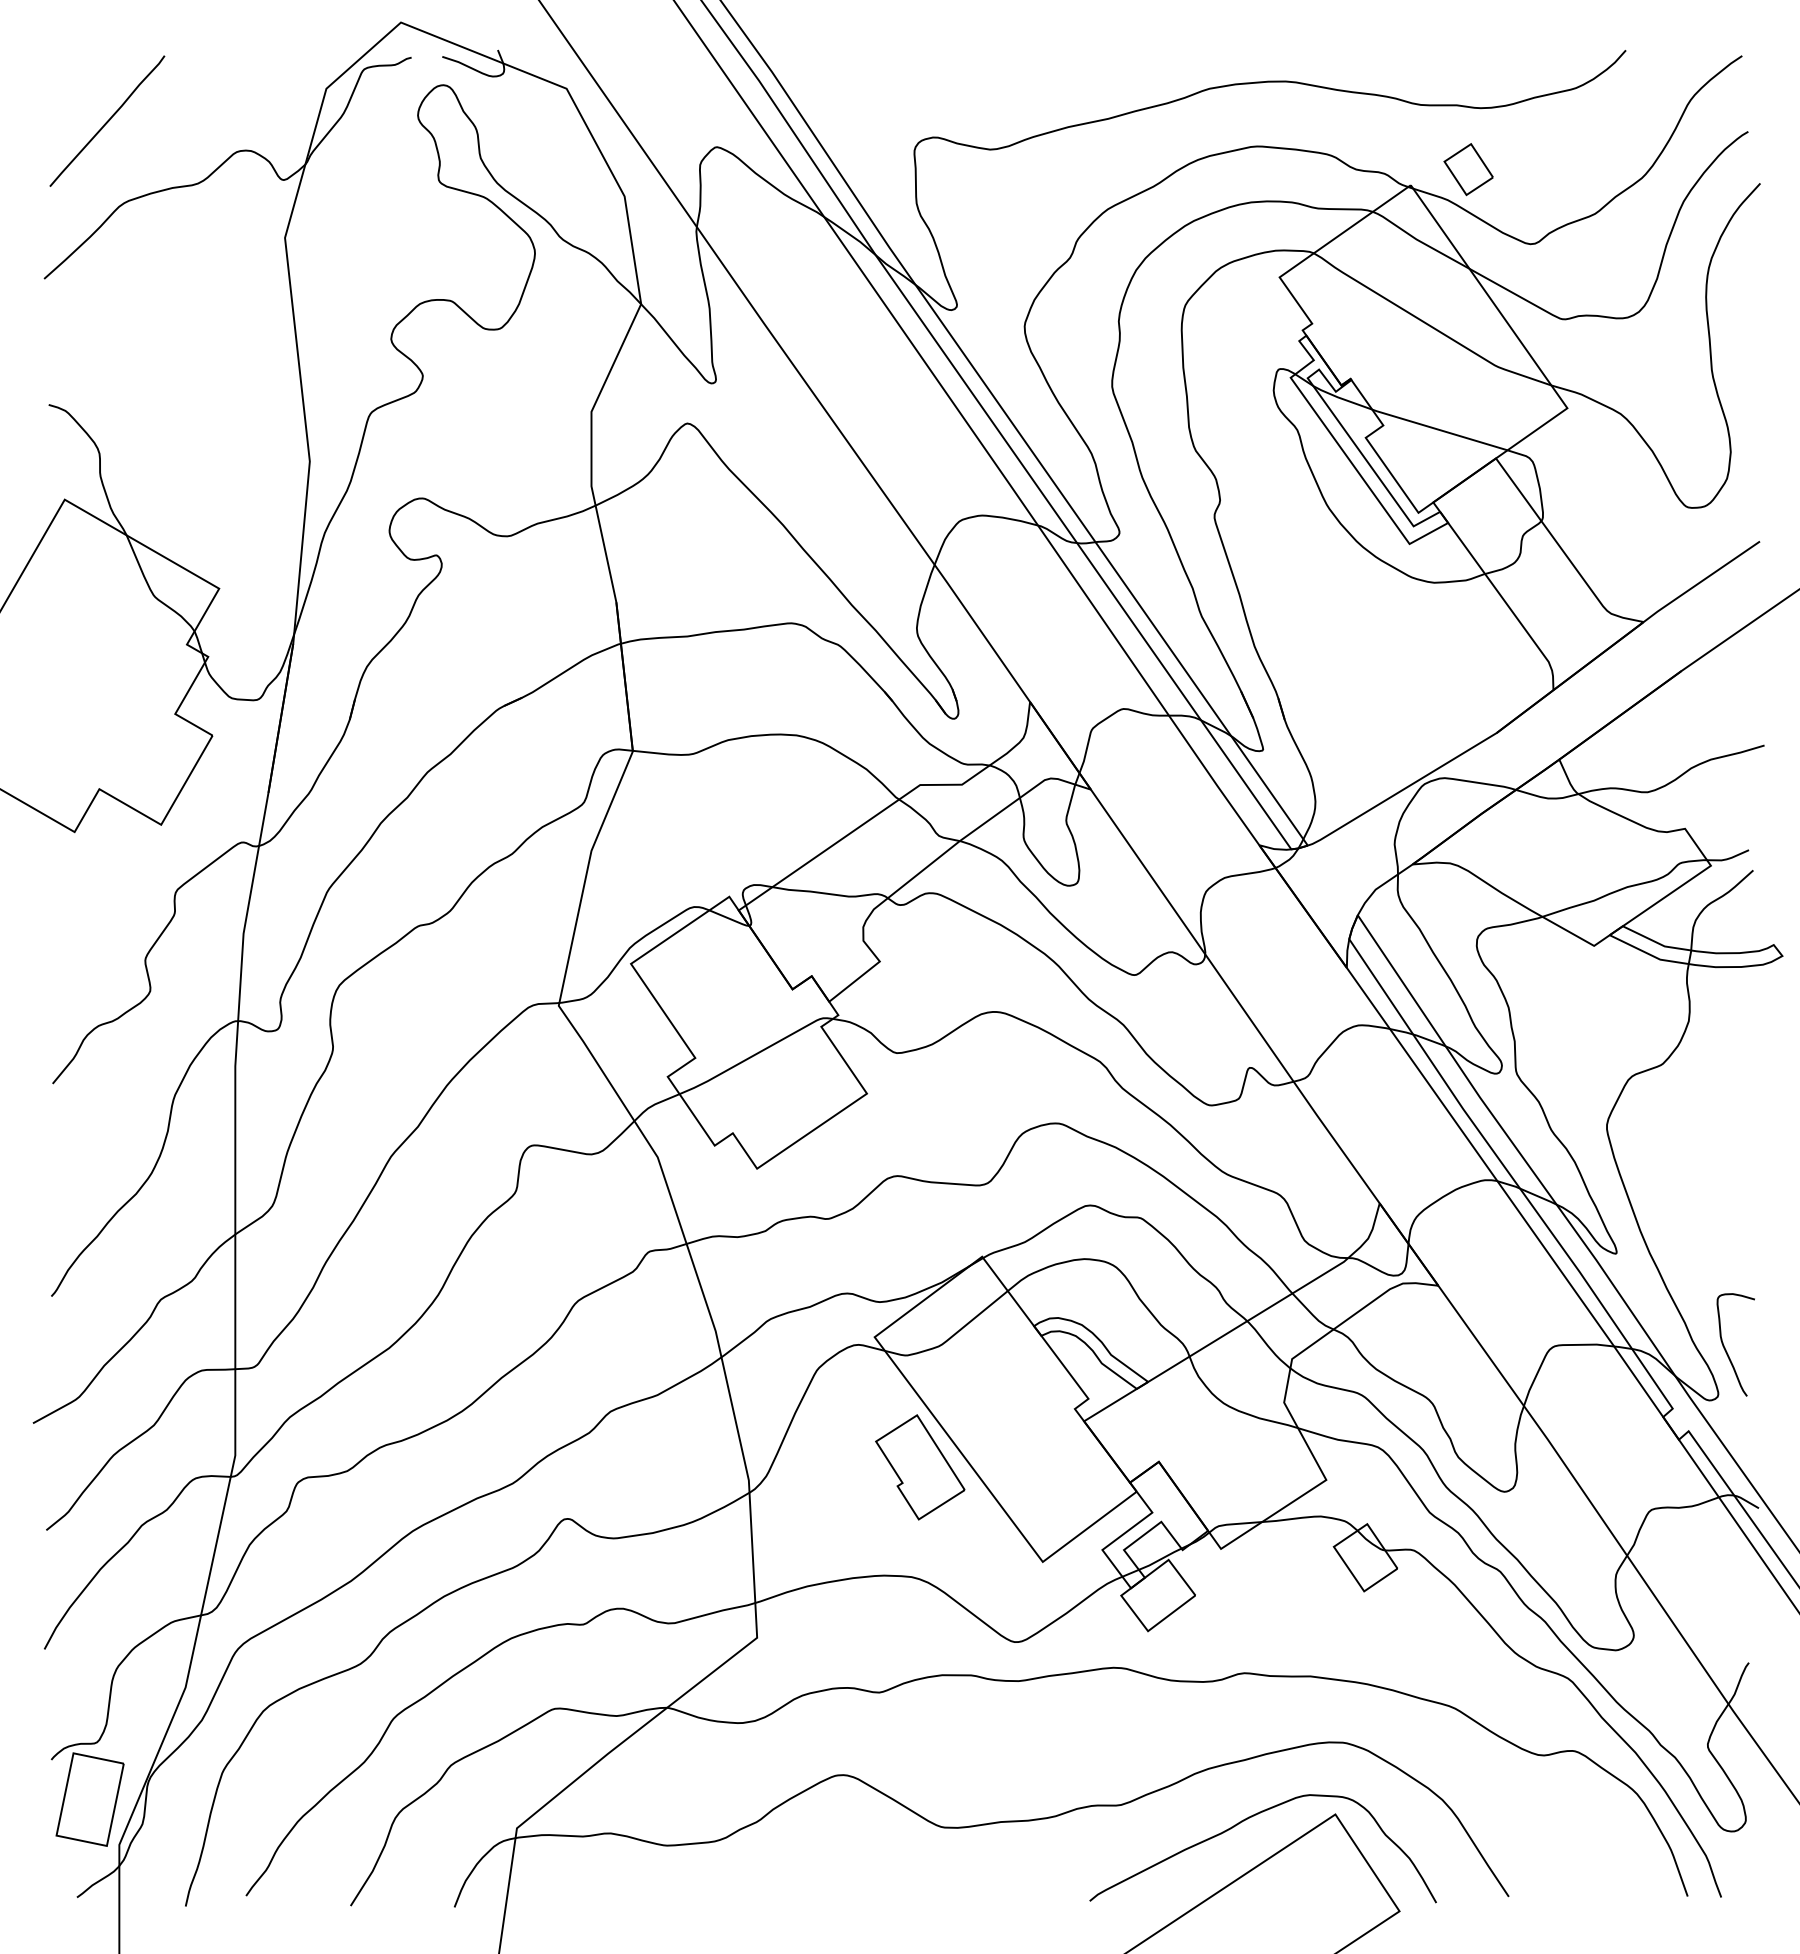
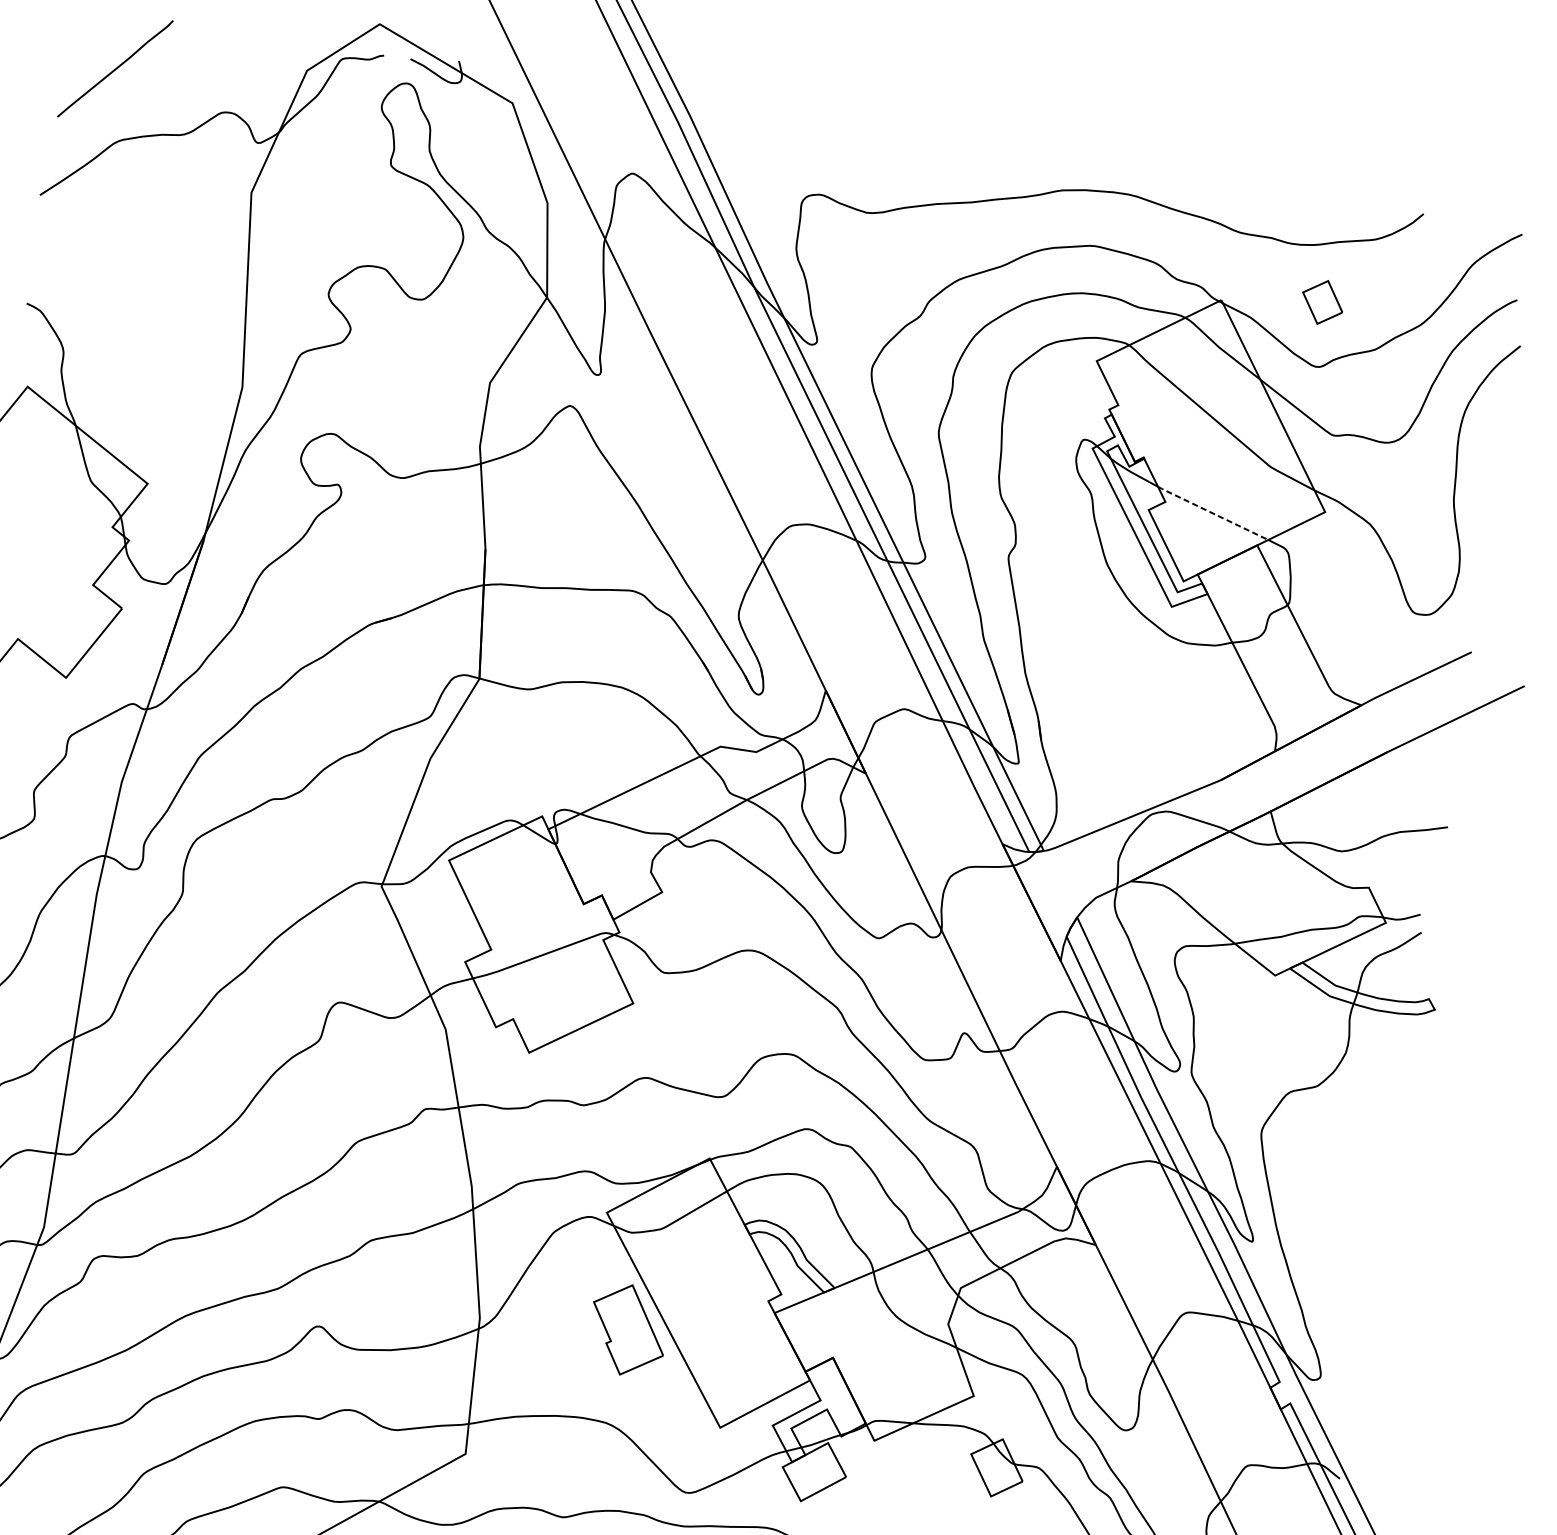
part: (1468, 169) -> (1322, 302), moved
line: (1439, 430) -> (1212, 513), solid -> dashed
curve: (1726, 1349) -> (1333, 1338), removed

